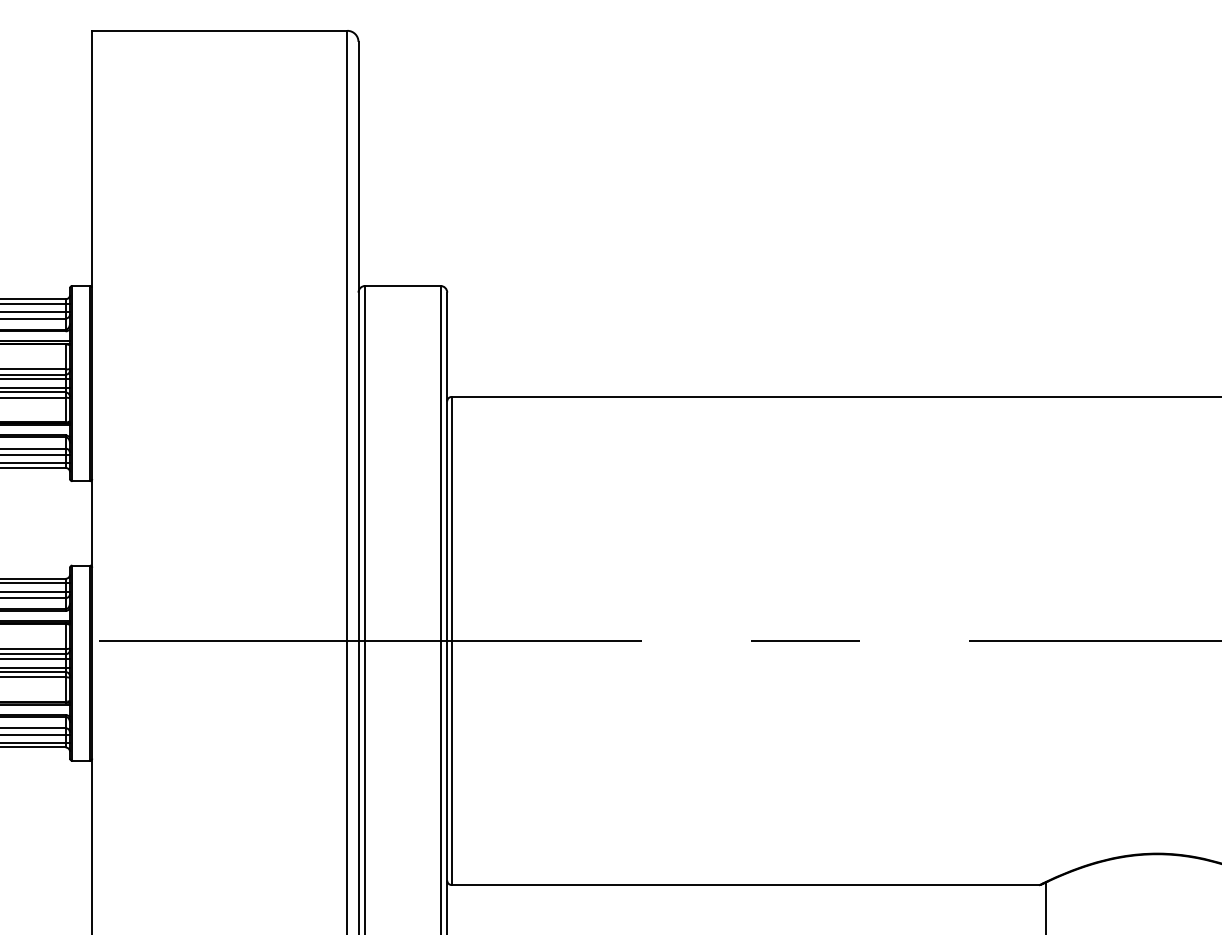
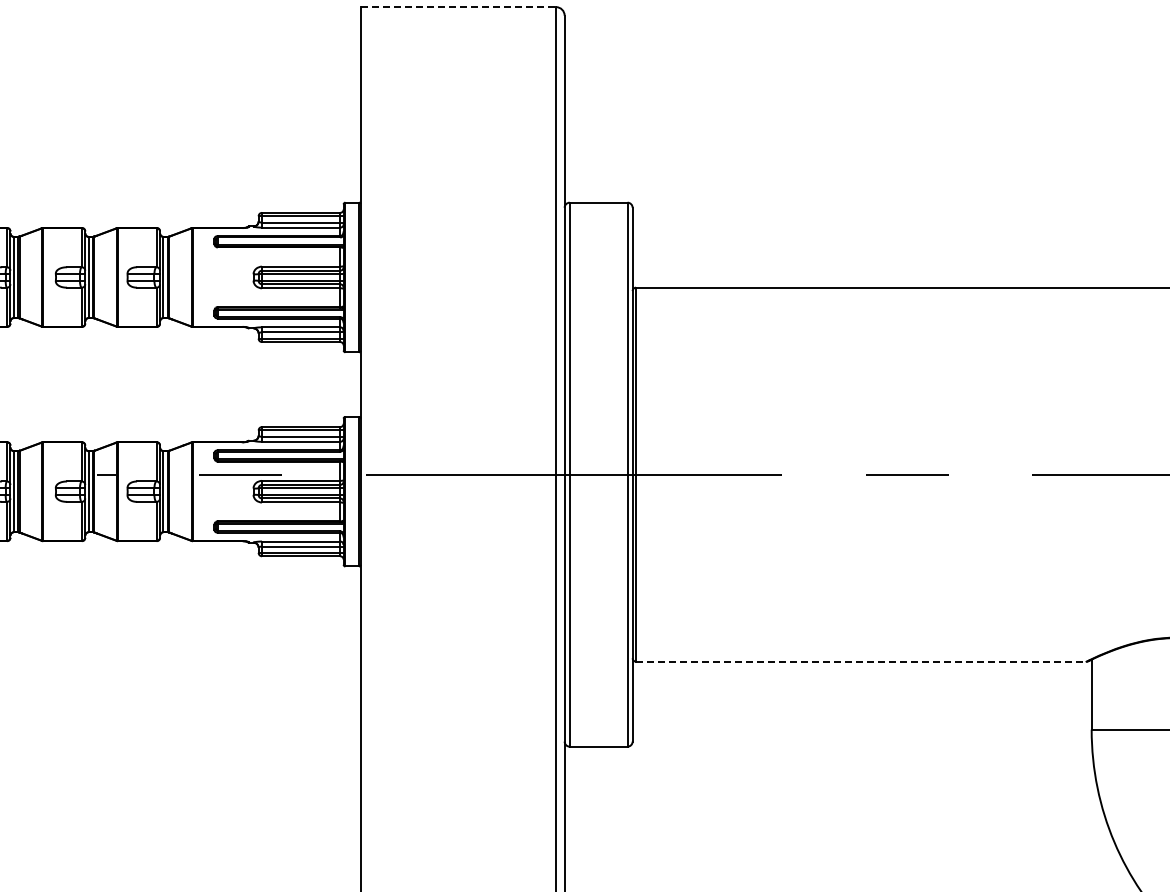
line: (219, 31) -> (458, 7), solid -> dashed
line: (745, 884) -> (861, 661), solid -> dashed

